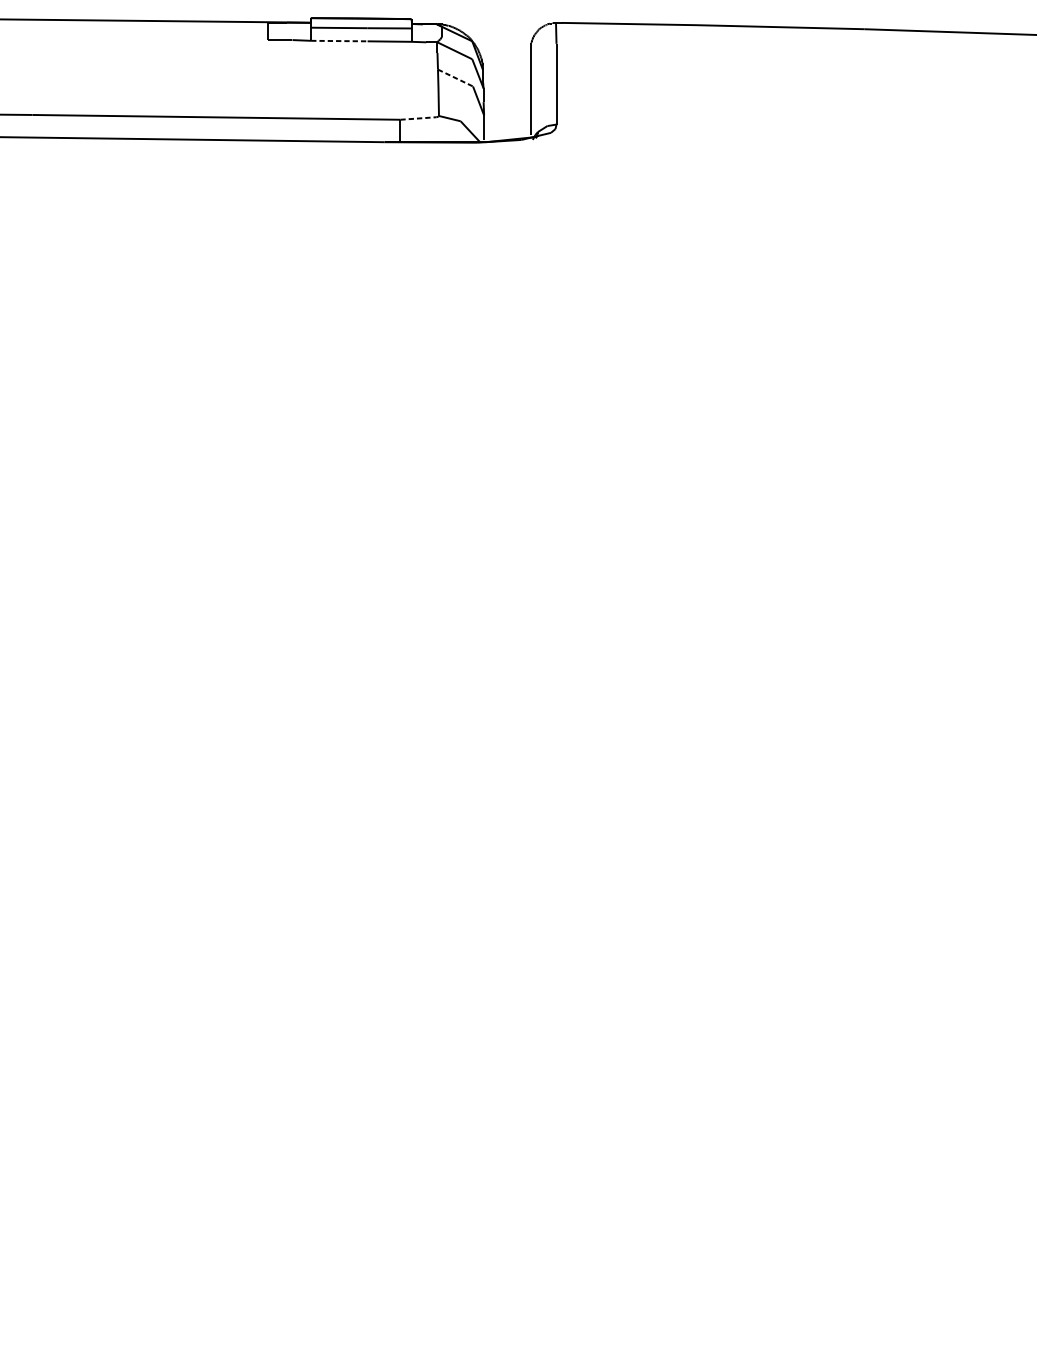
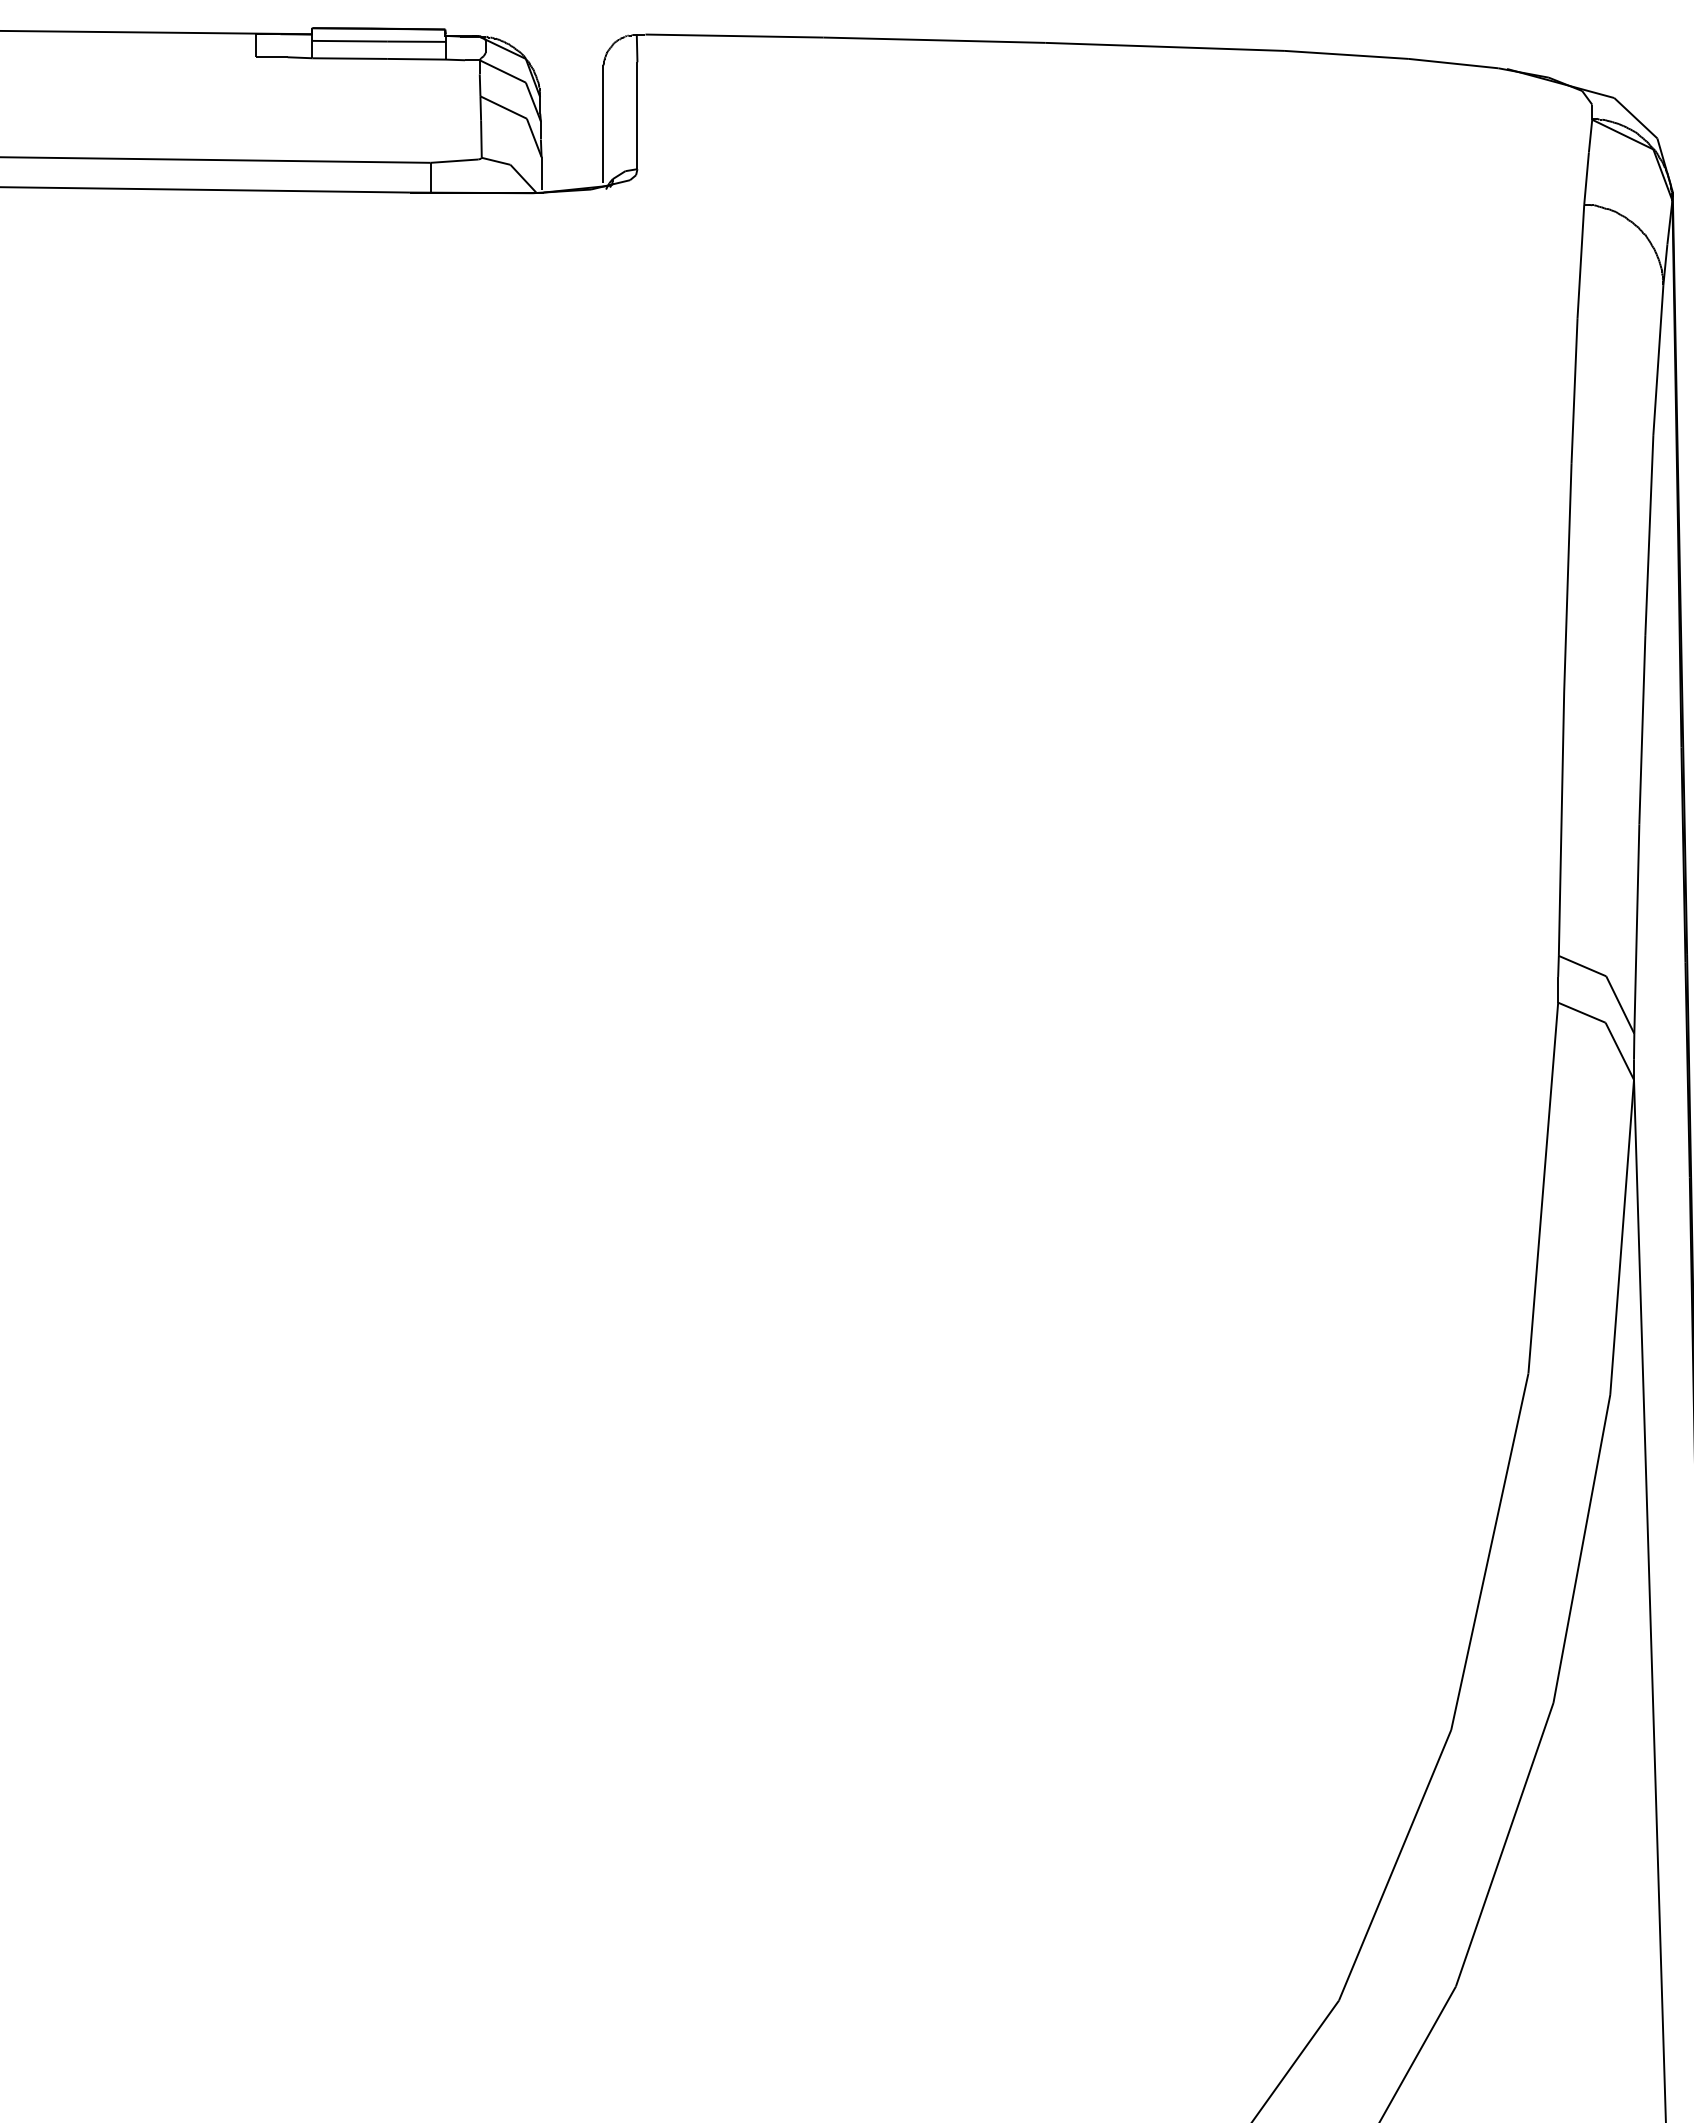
line: (339, 41) -> (350, 58), dashed -> solid
line: (455, 77) -> (503, 107), dashed -> solid
line: (418, 118) -> (454, 161), dashed -> solid

